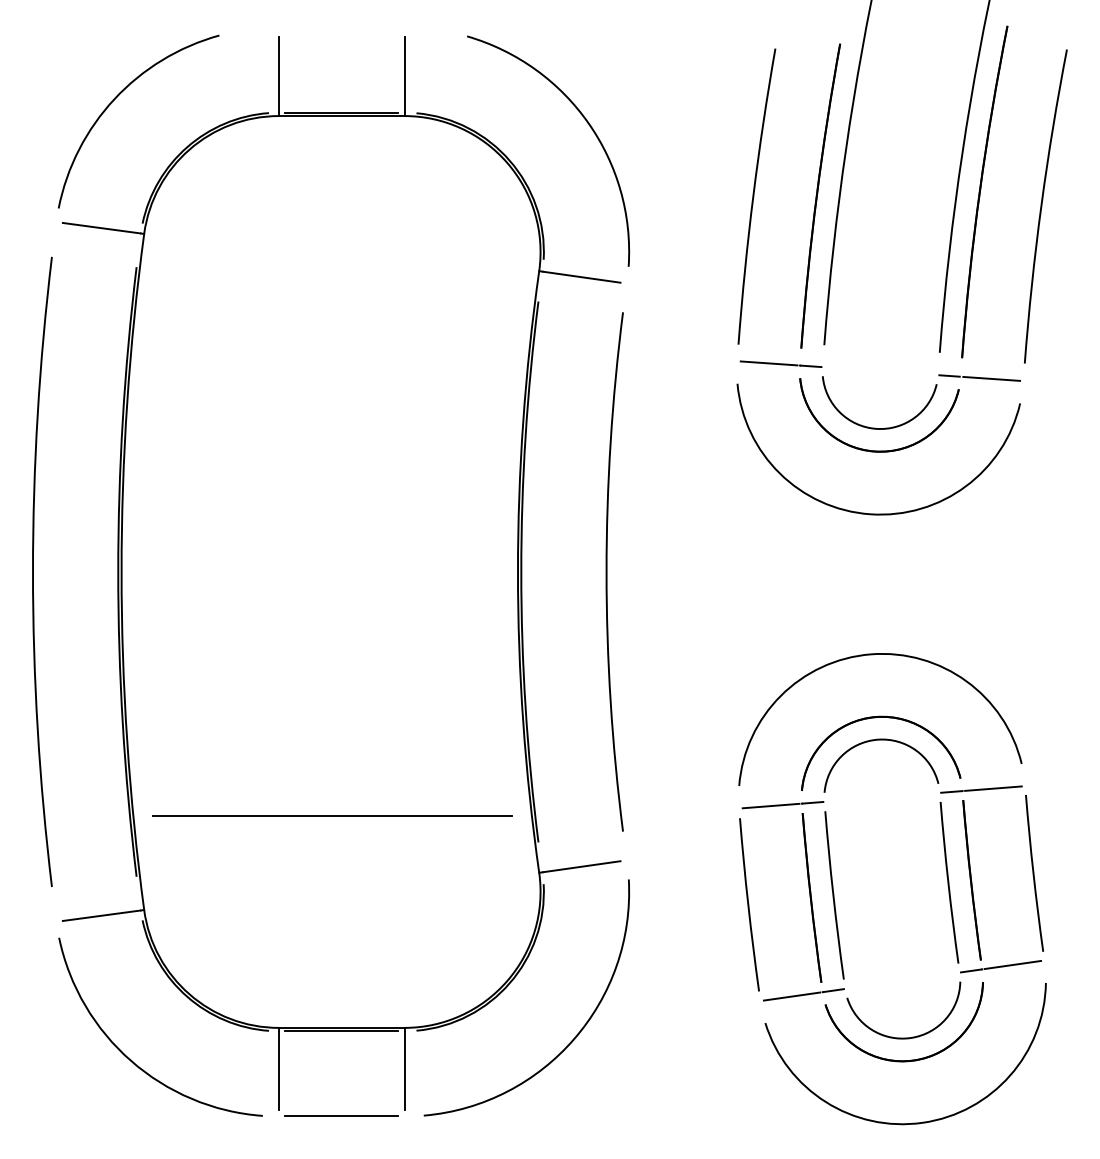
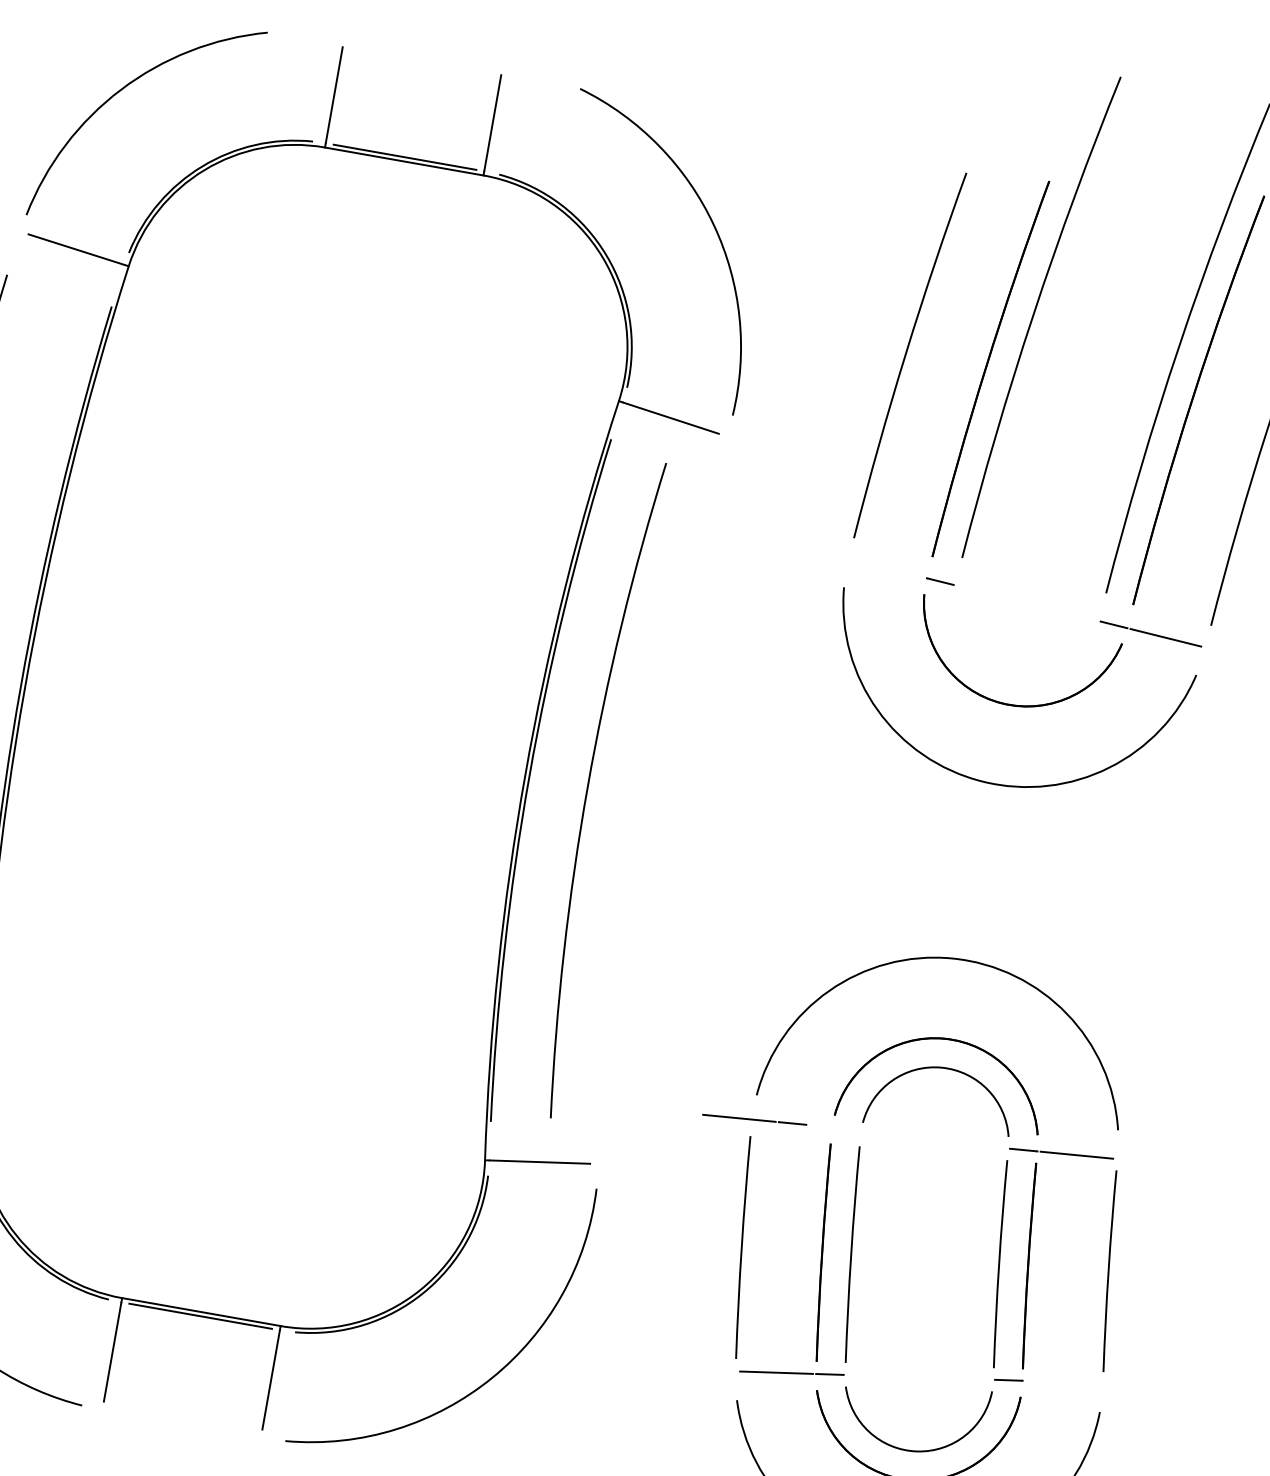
line: (768, 363) -> (887, 568), removed
arc: (875, 427) -> (1008, 673), removed
arc: (607, 571) -> (589, 786), moved
line: (782, 805) -> (754, 1120), moved
line: (332, 816) -> (236, 1043), removed
line: (1012, 964) -> (1061, 1381), removed
line: (341, 1116) -> (181, 1423), removed

